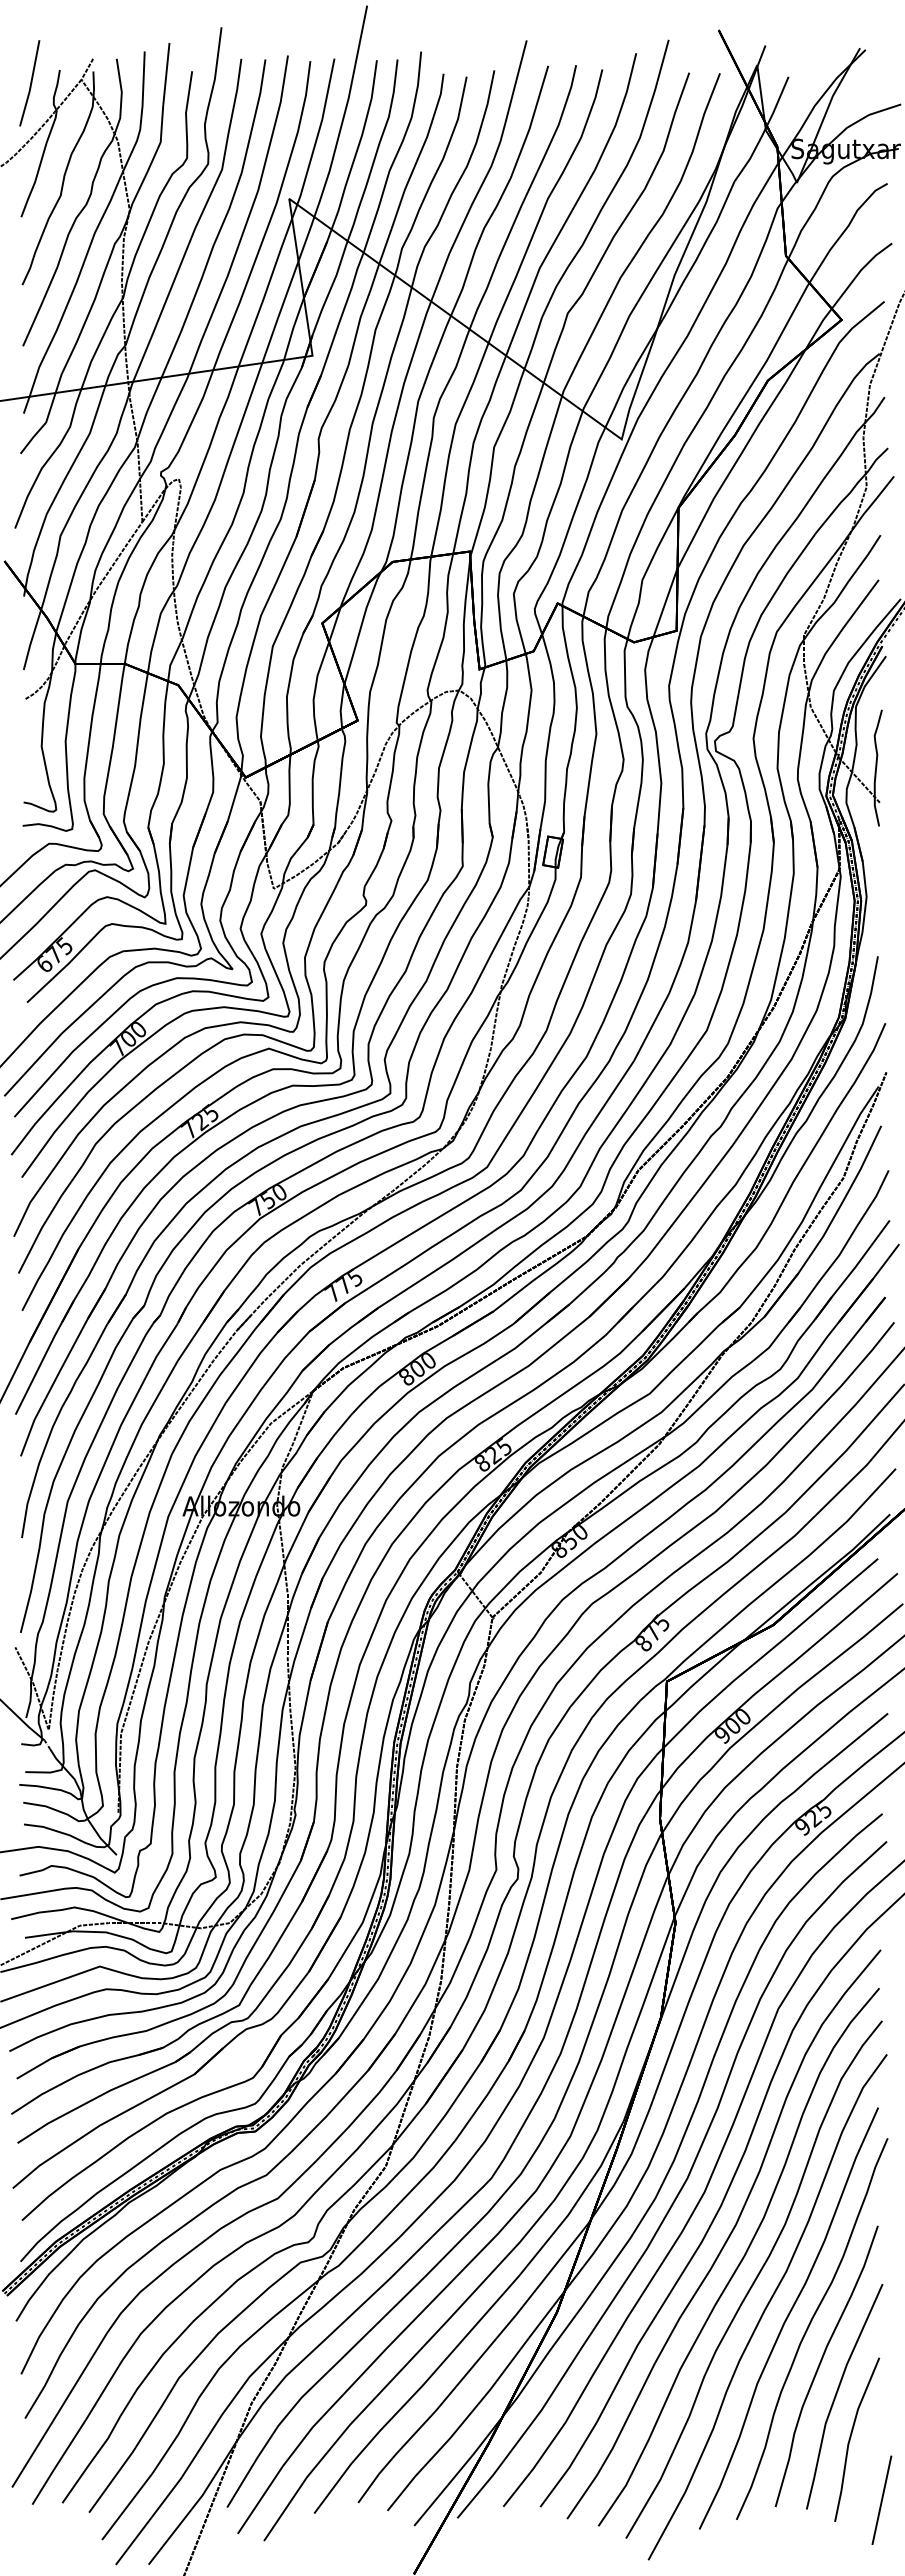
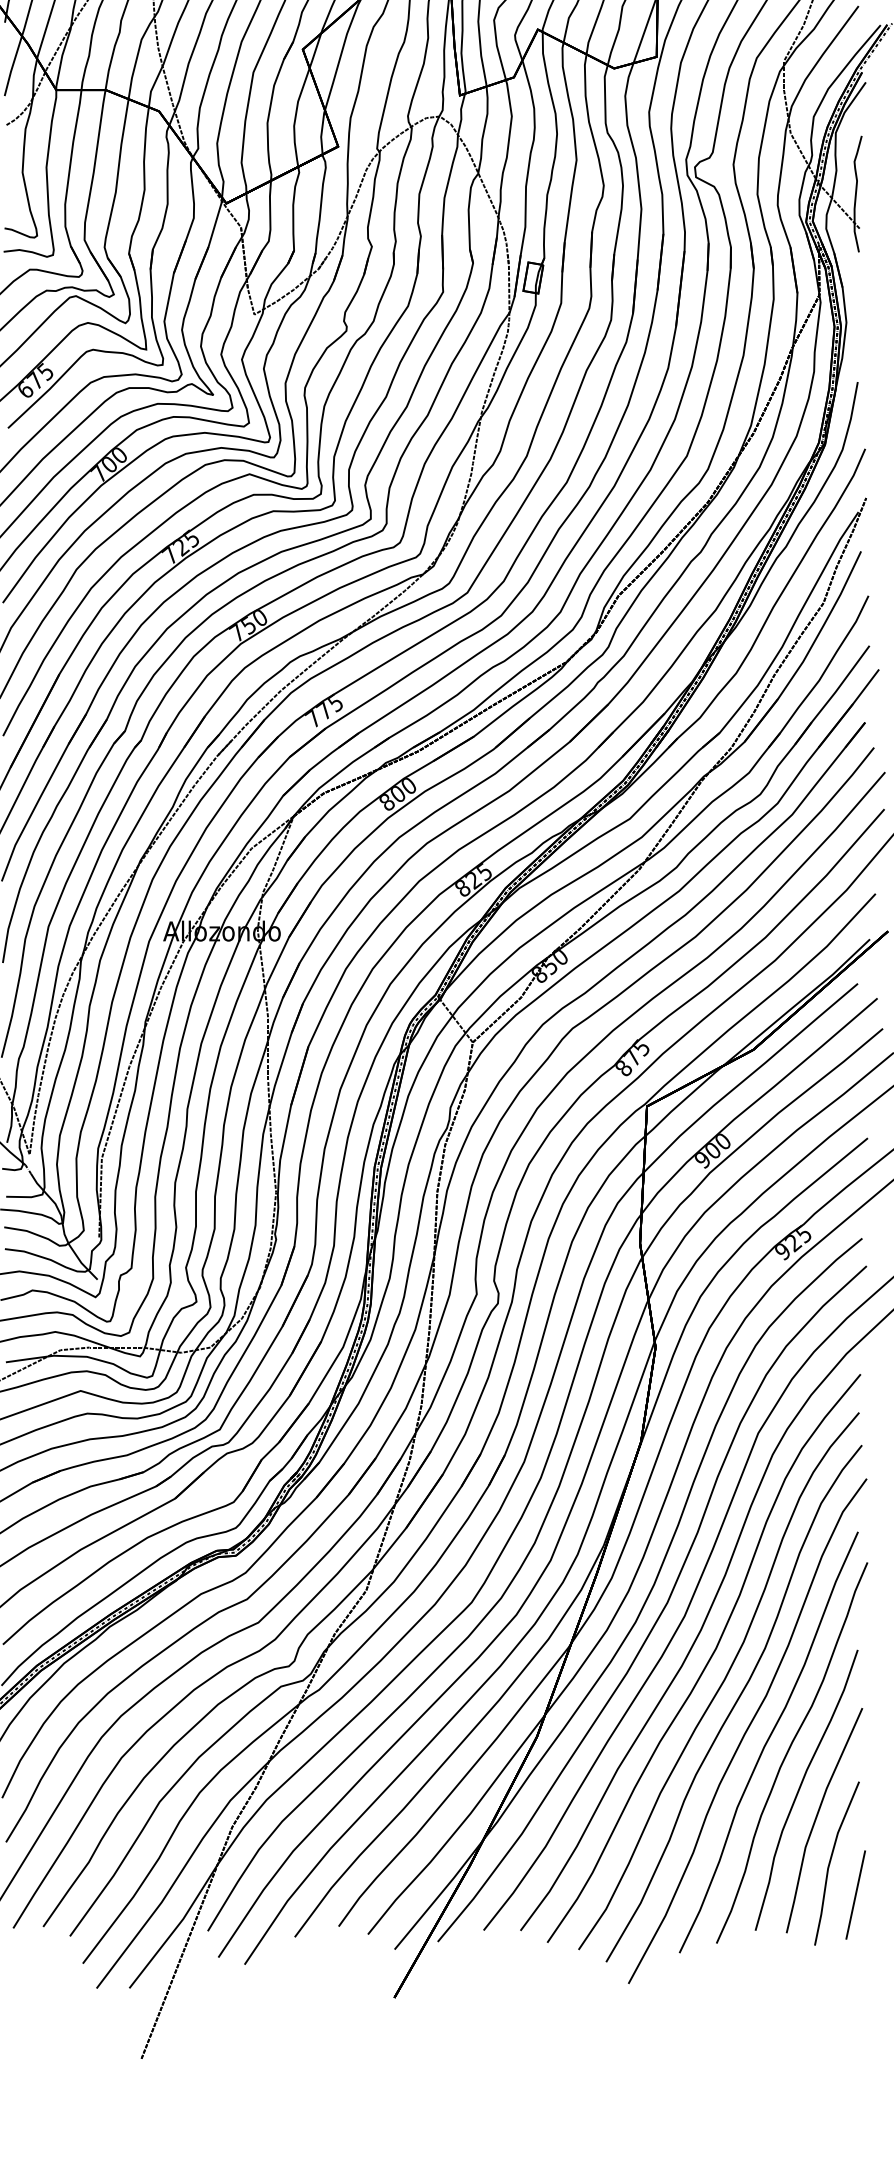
line: (881, 2499) -> (855, 1894), moved

